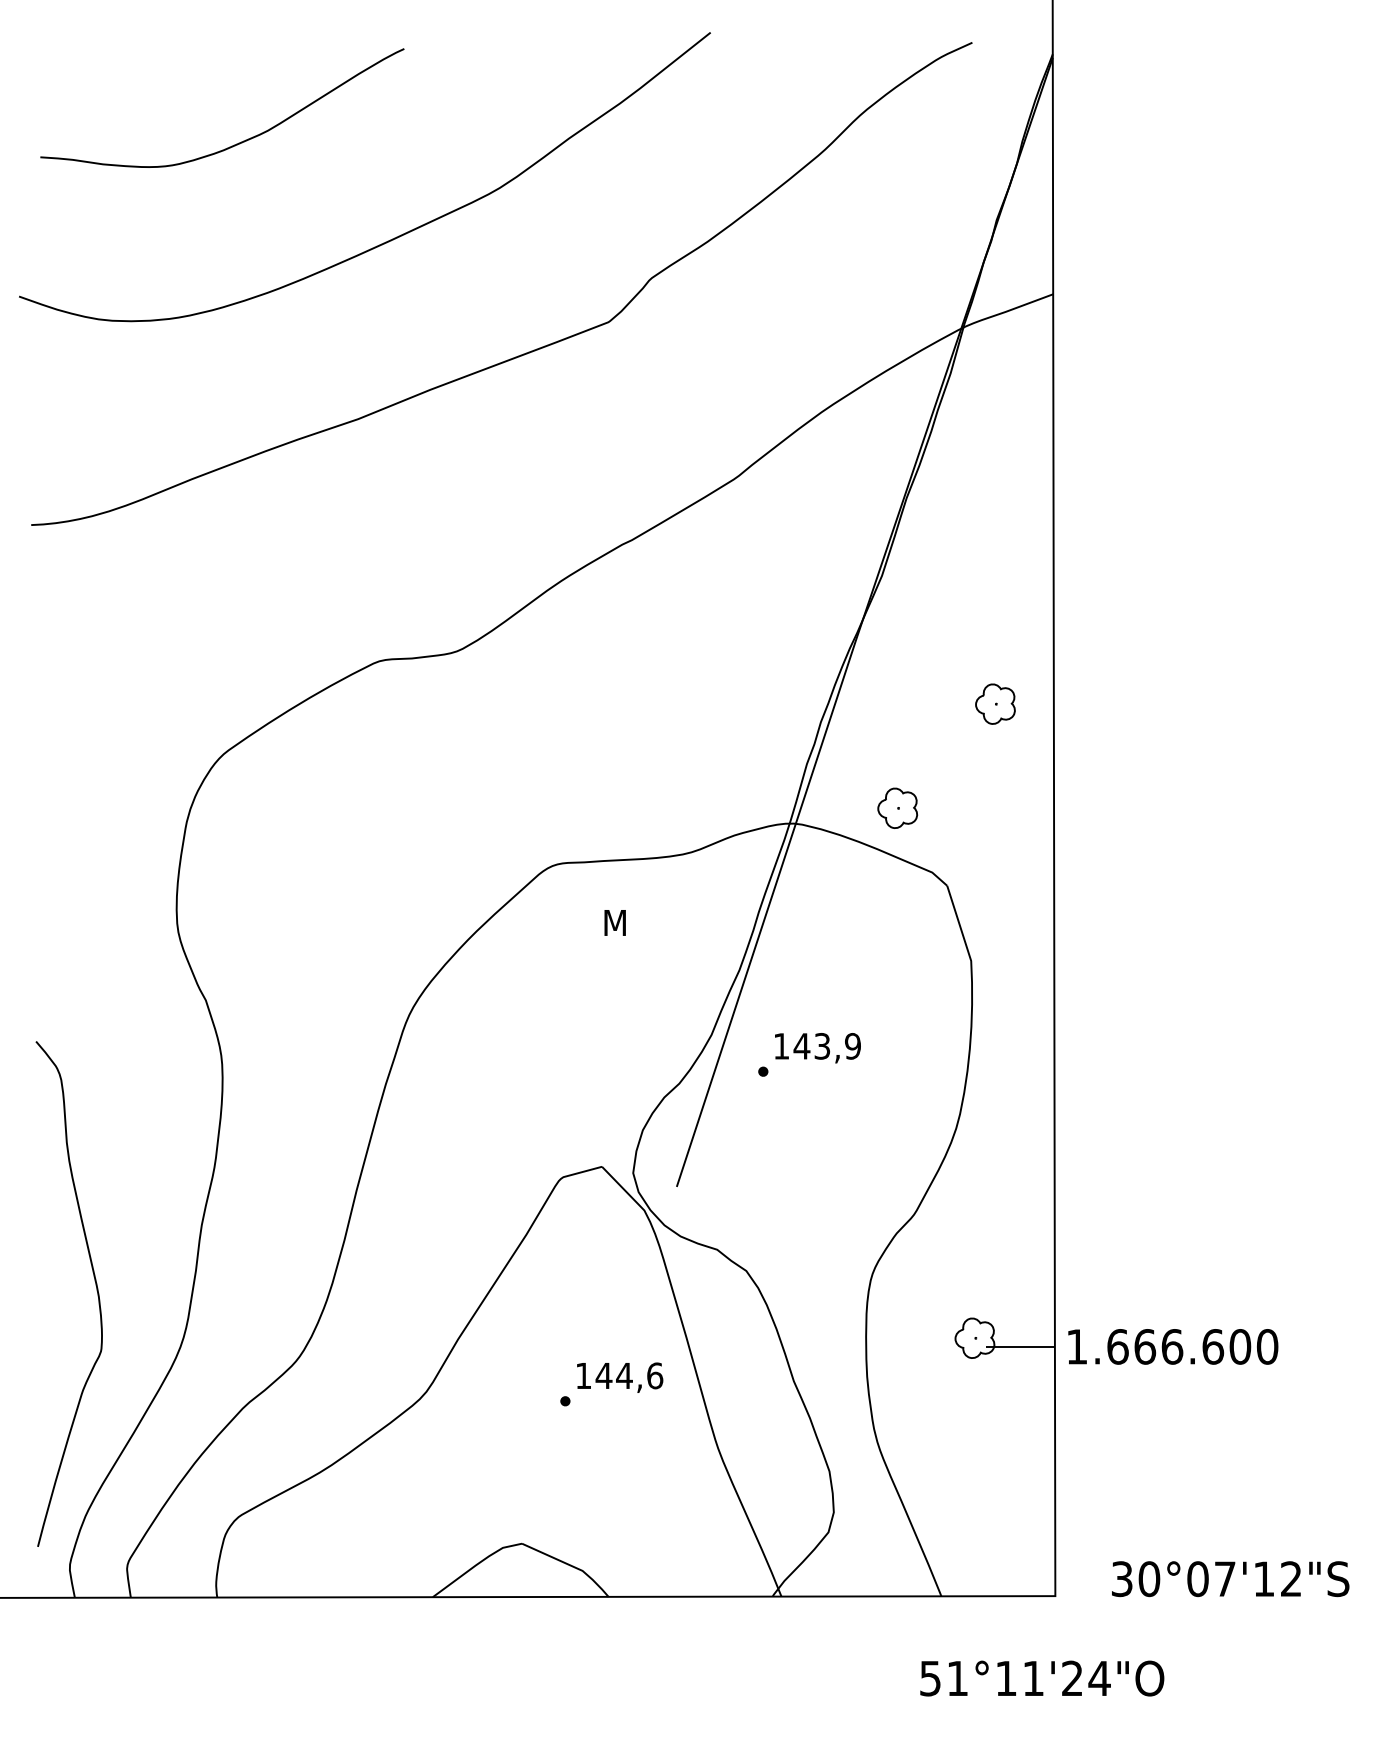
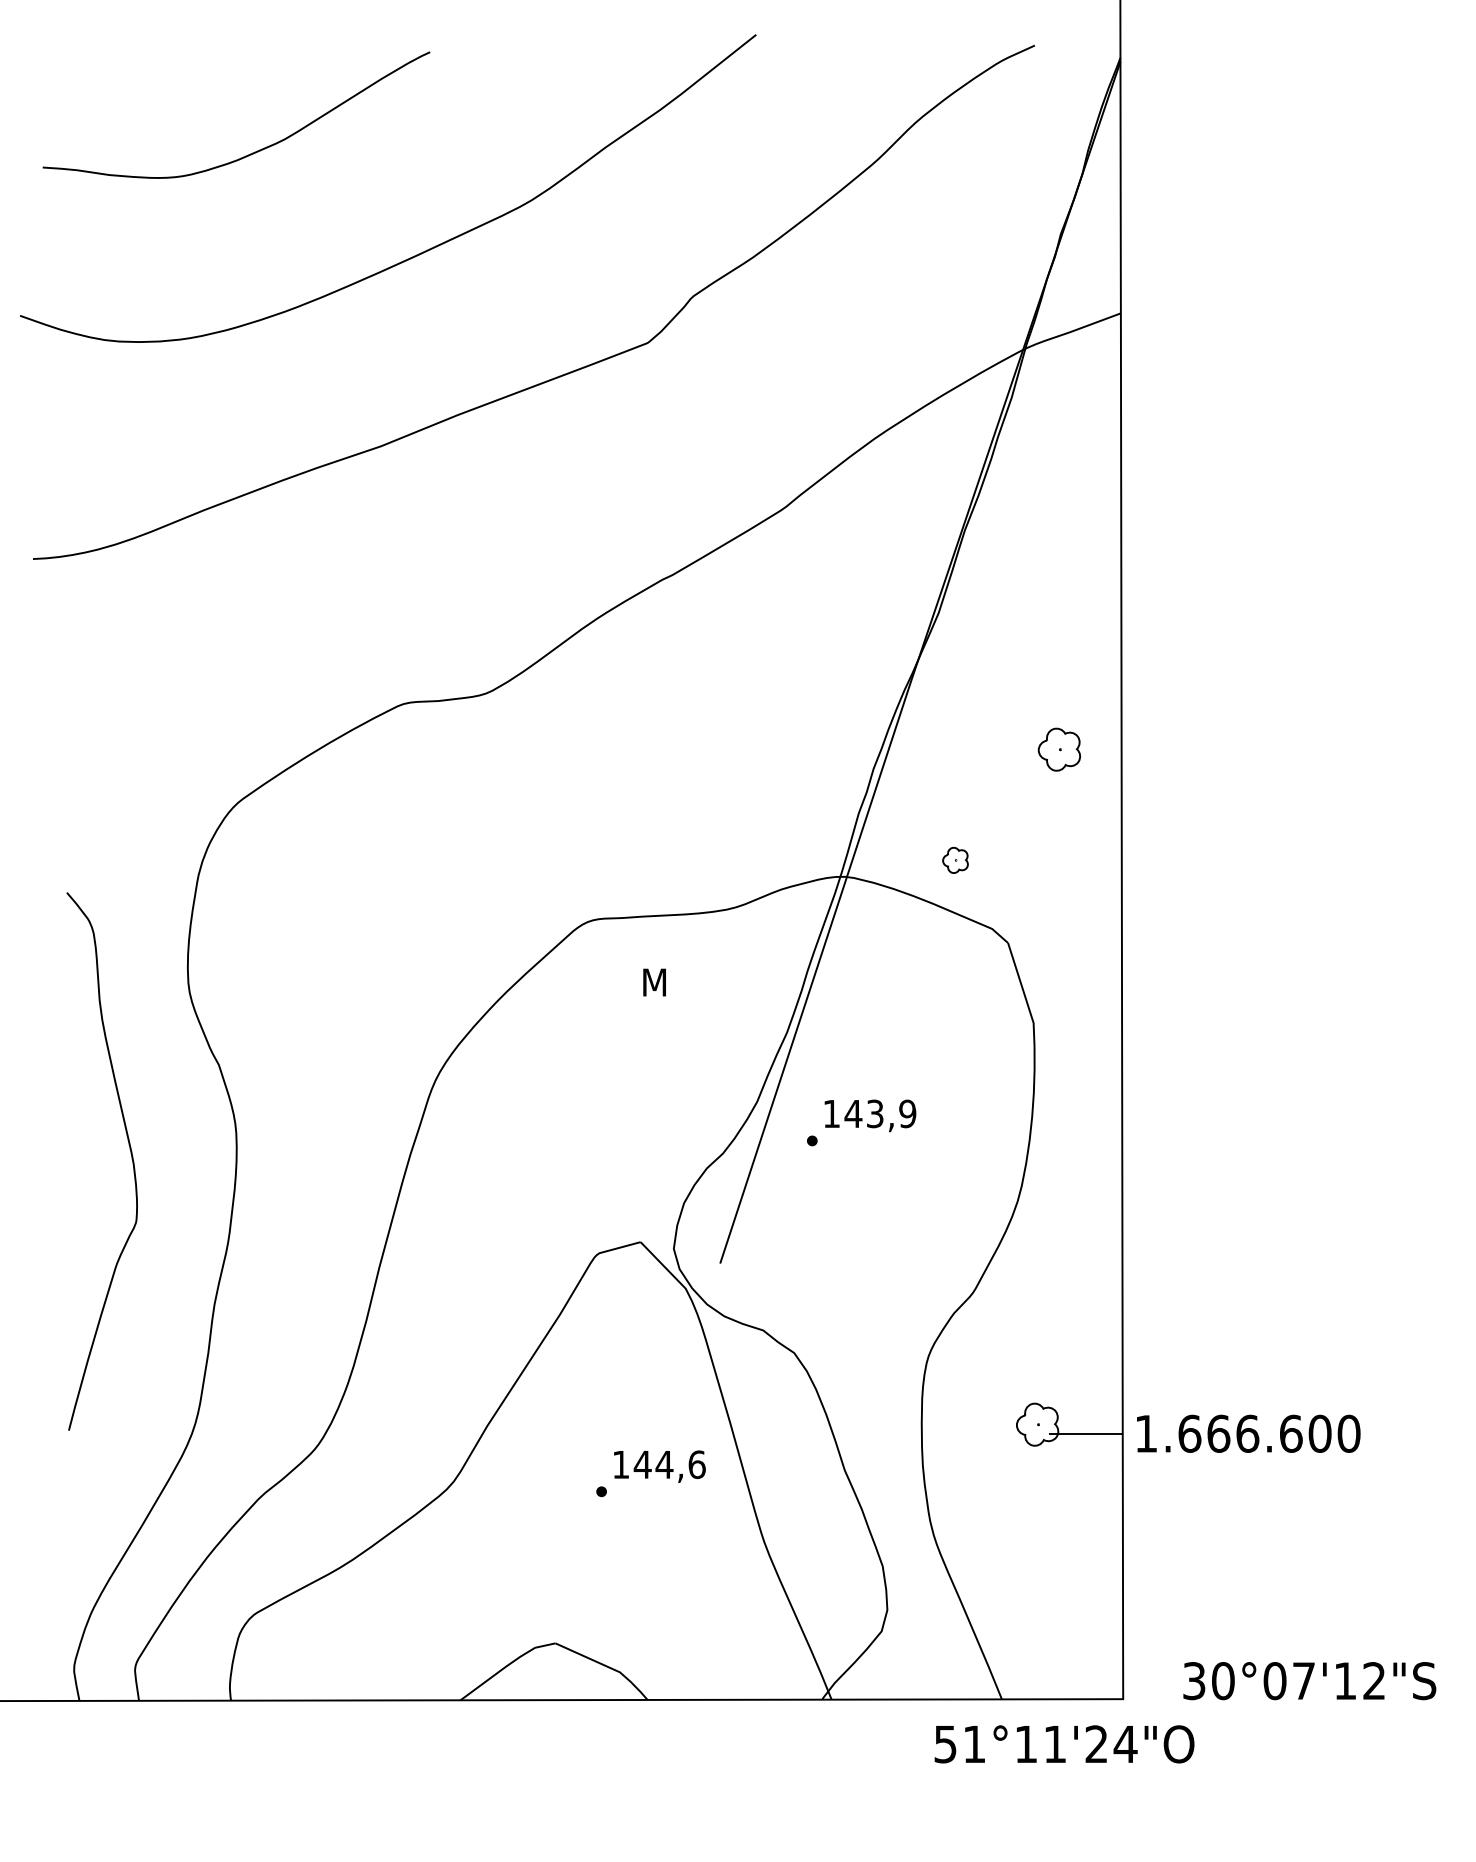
part: (897, 807) -> (955, 859), size x0.6
curve: (95, 1285) -> (130, 1152), moved
text: (1042, 1678) -> (1064, 1744), moved

